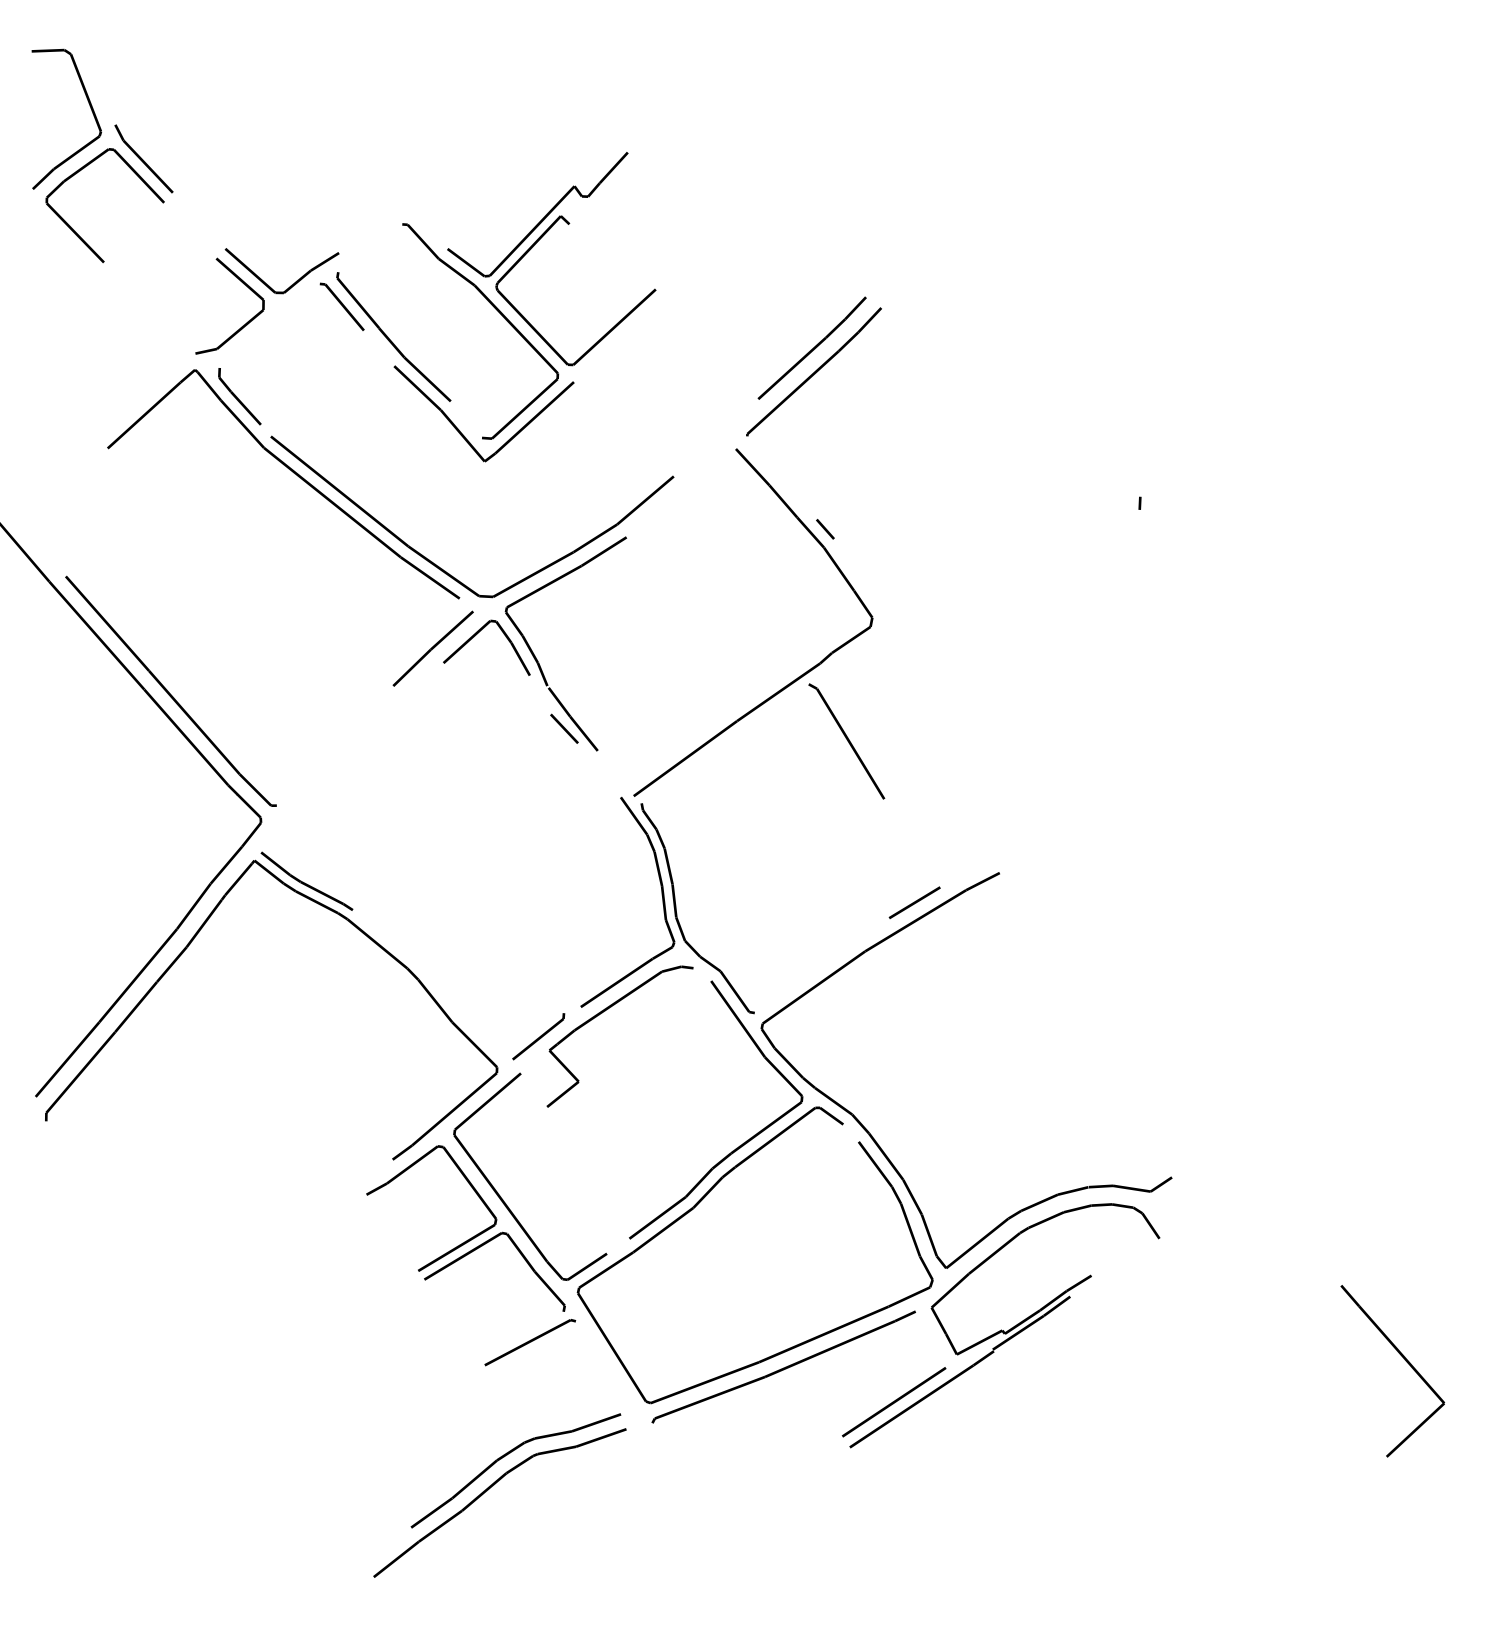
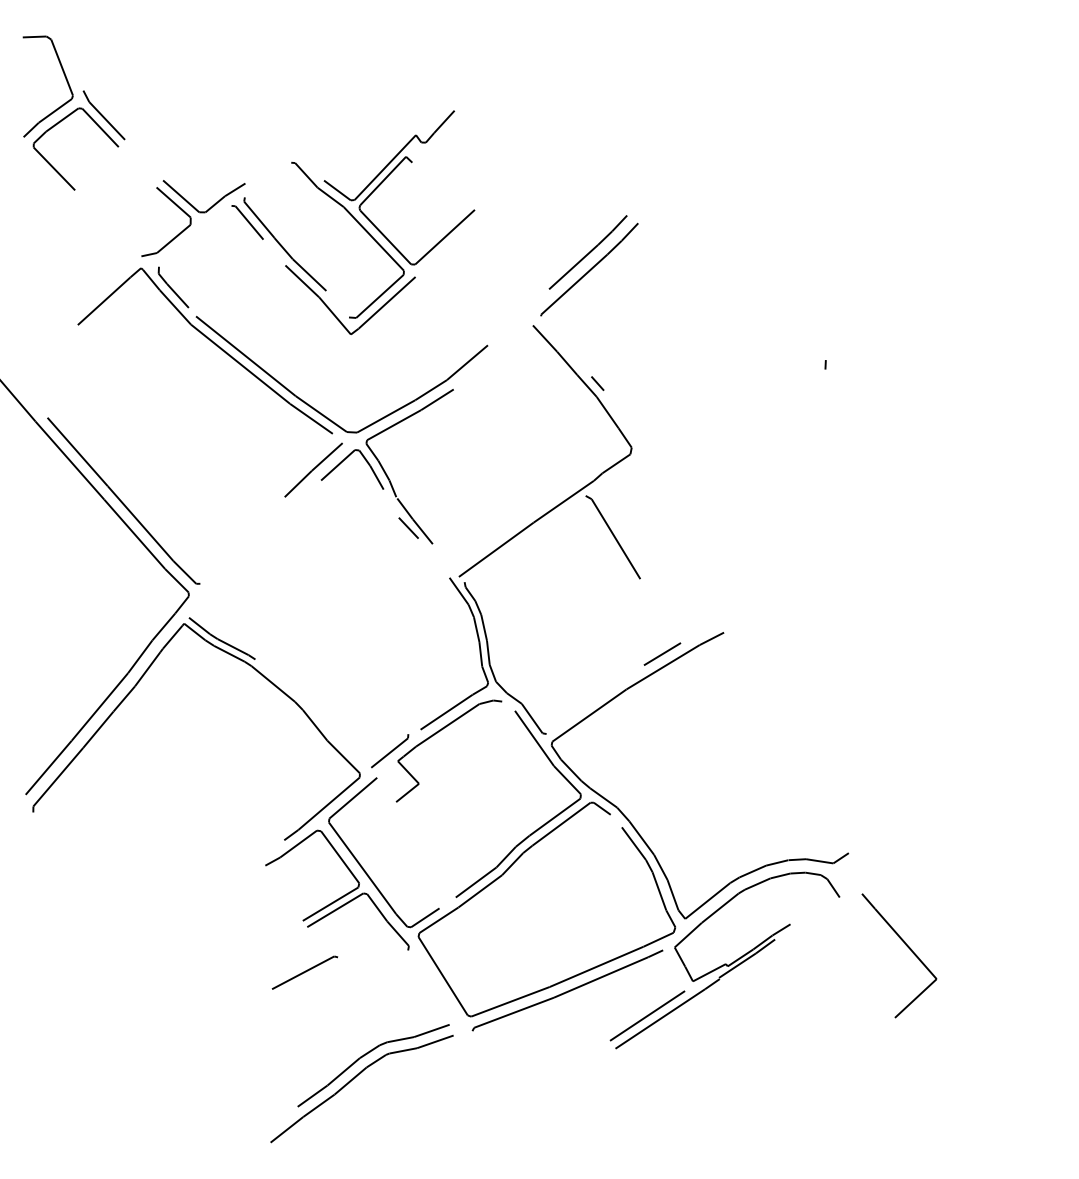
part: (530, 1342) -> (305, 972), moved
part: (1405, 1361) -> (908, 948), moved

